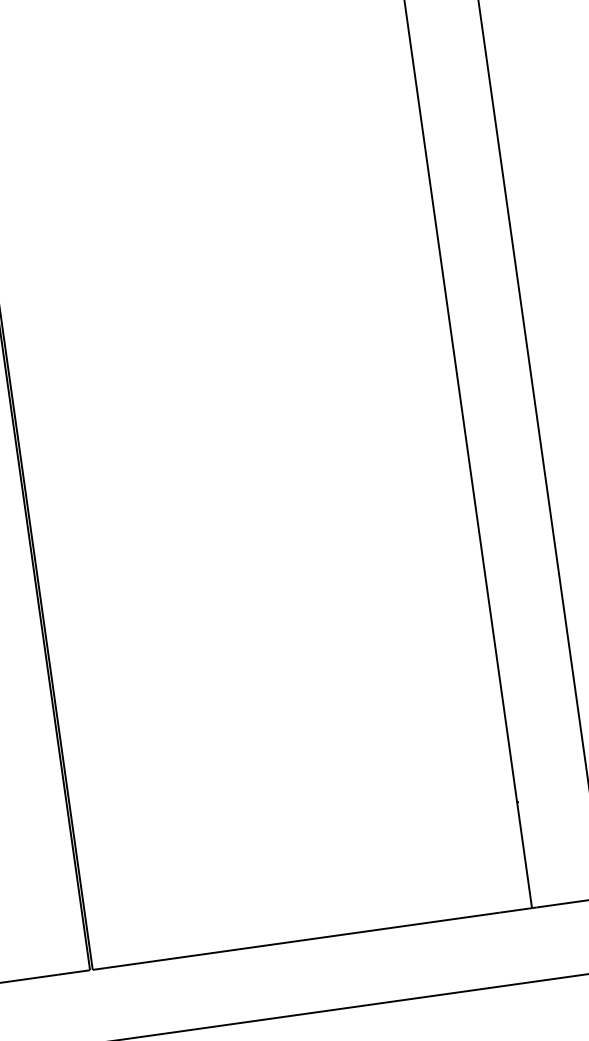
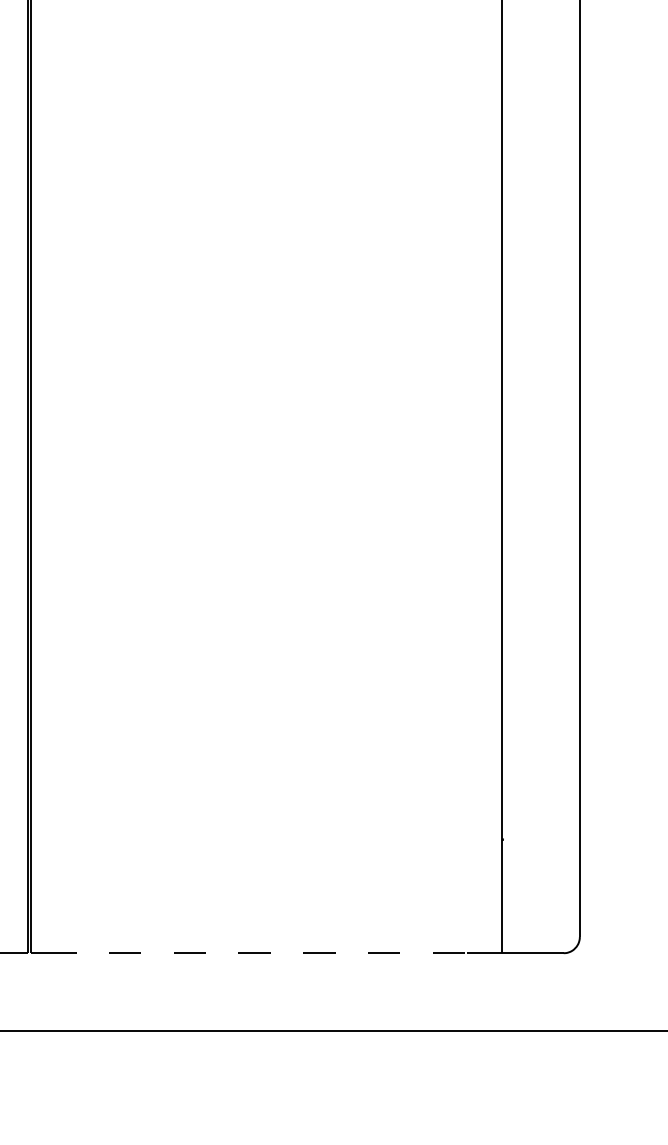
line: (302, 940) -> (255, 953), solid -> dashed

